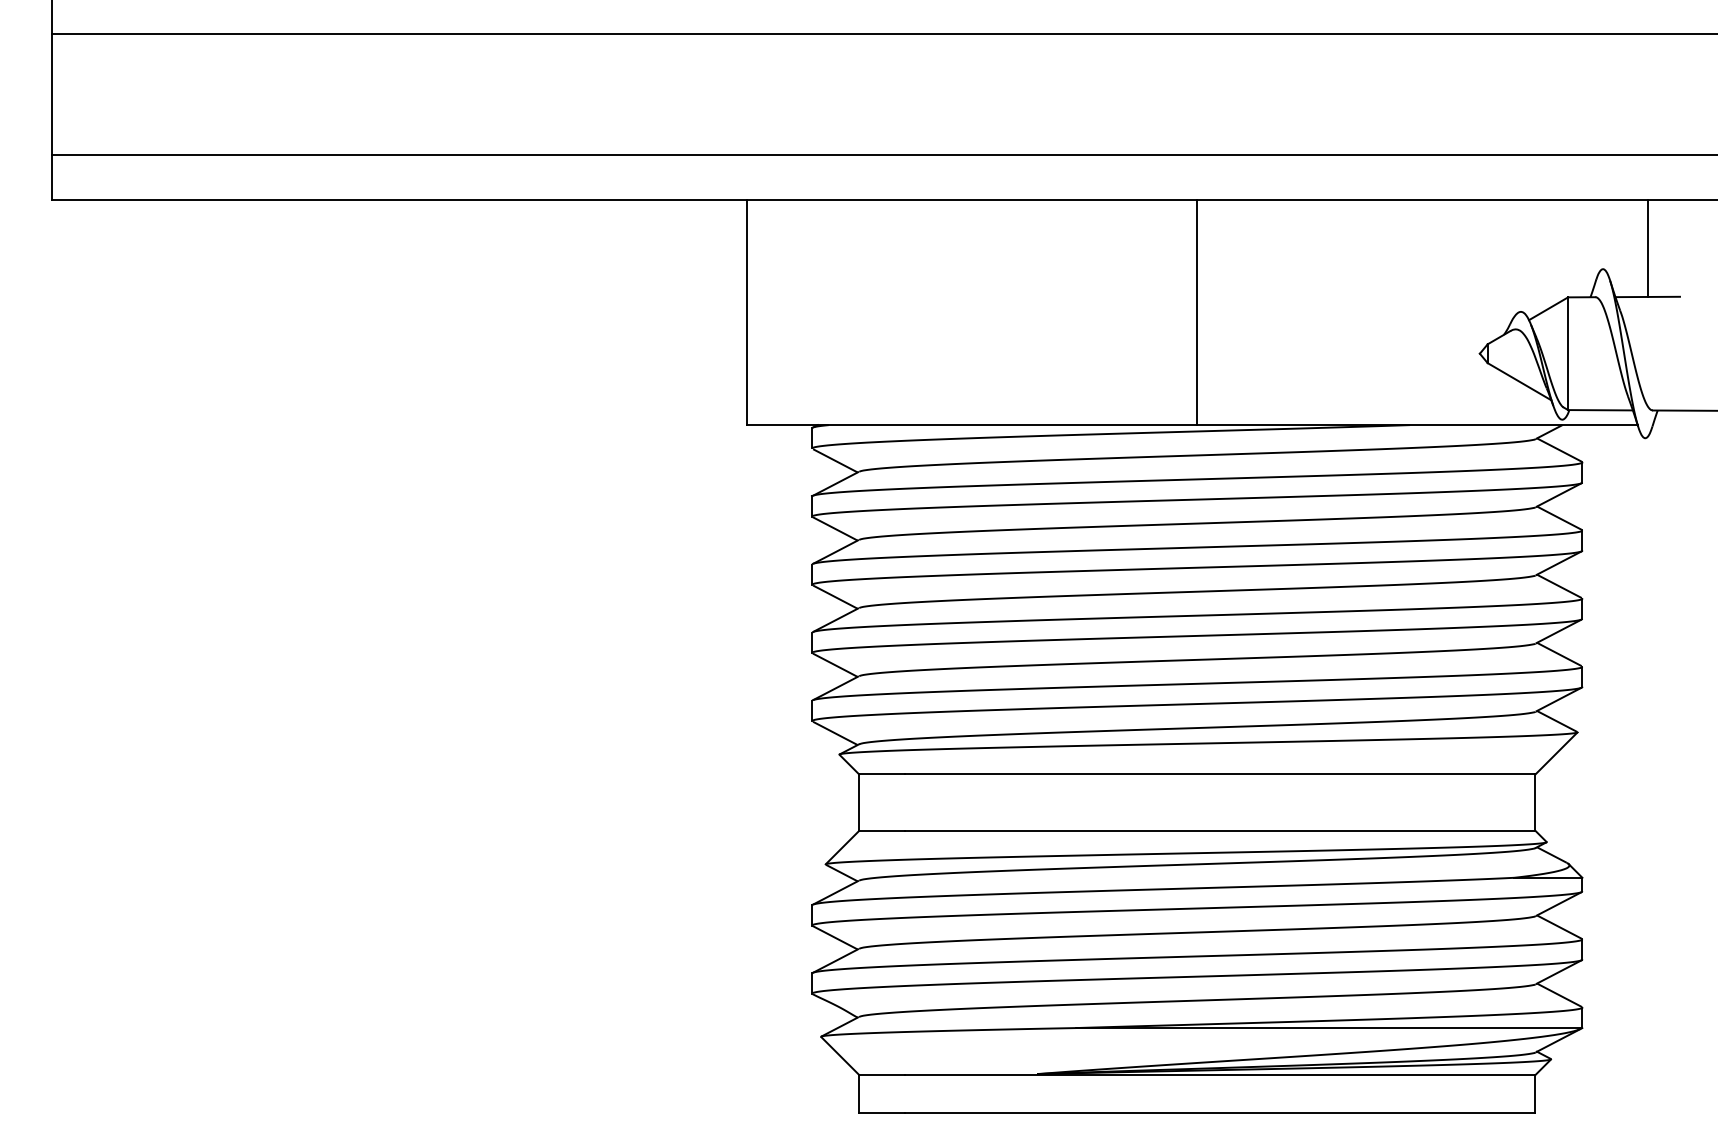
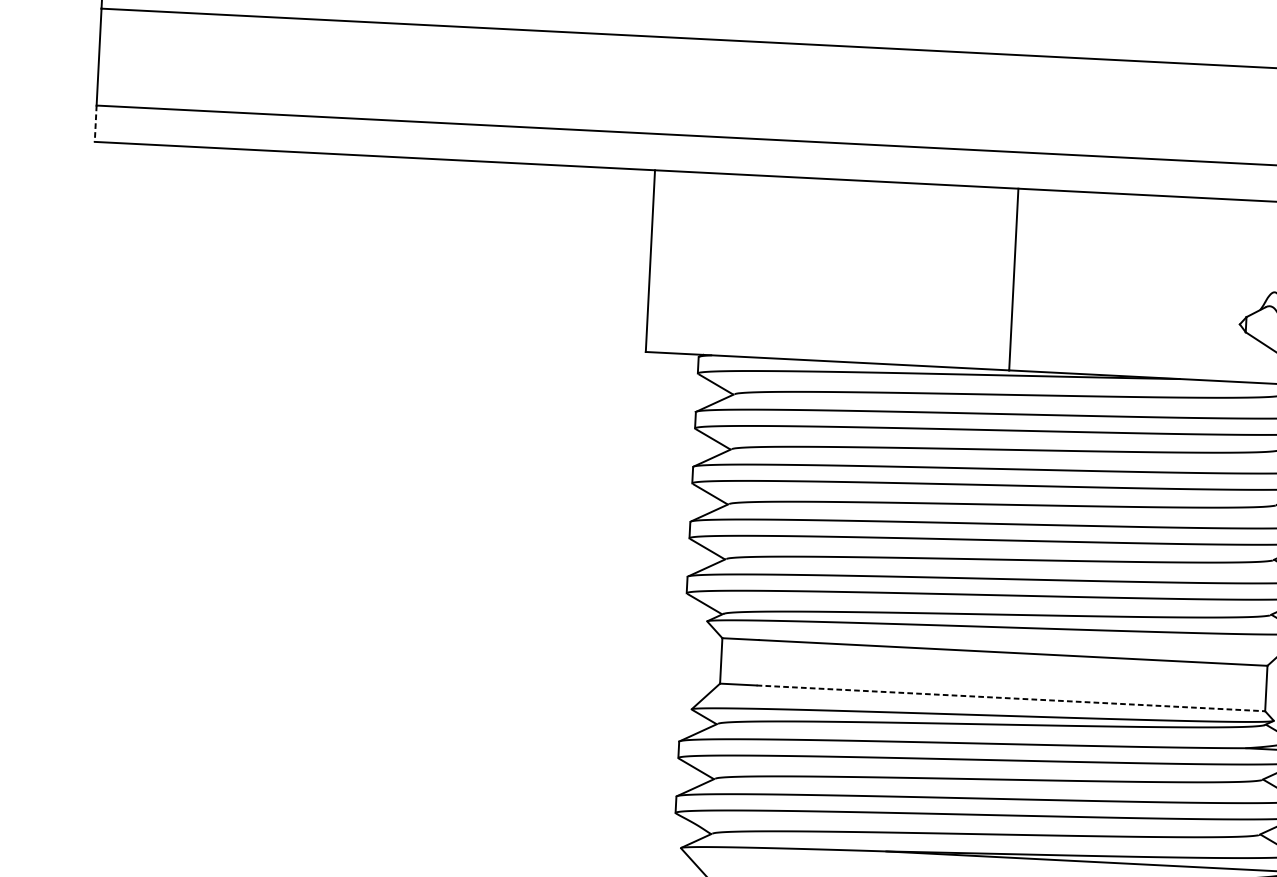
line: (51, 177) -> (95, 124), solid -> dashed
line: (1220, 830) -> (1011, 698), solid -> dashed

